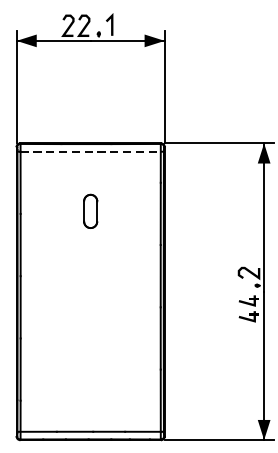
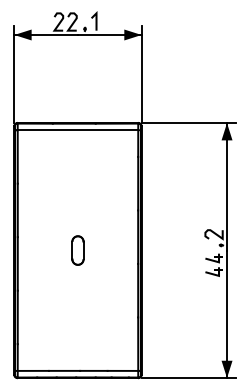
line: (91, 152) -> (78, 130), dashed -> solid
part: (90, 211) -> (77, 250), moved

